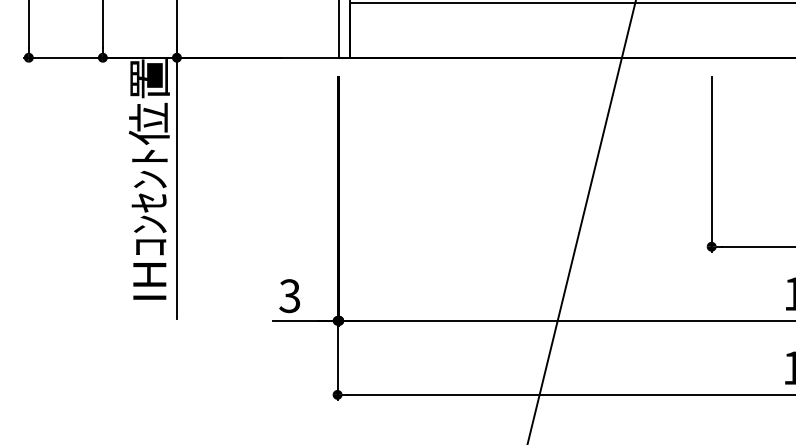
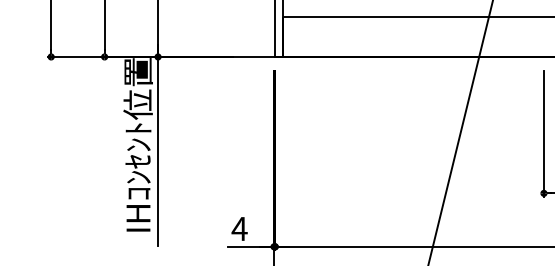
text: (289, 296) -> (239, 229), 3 -> 4

